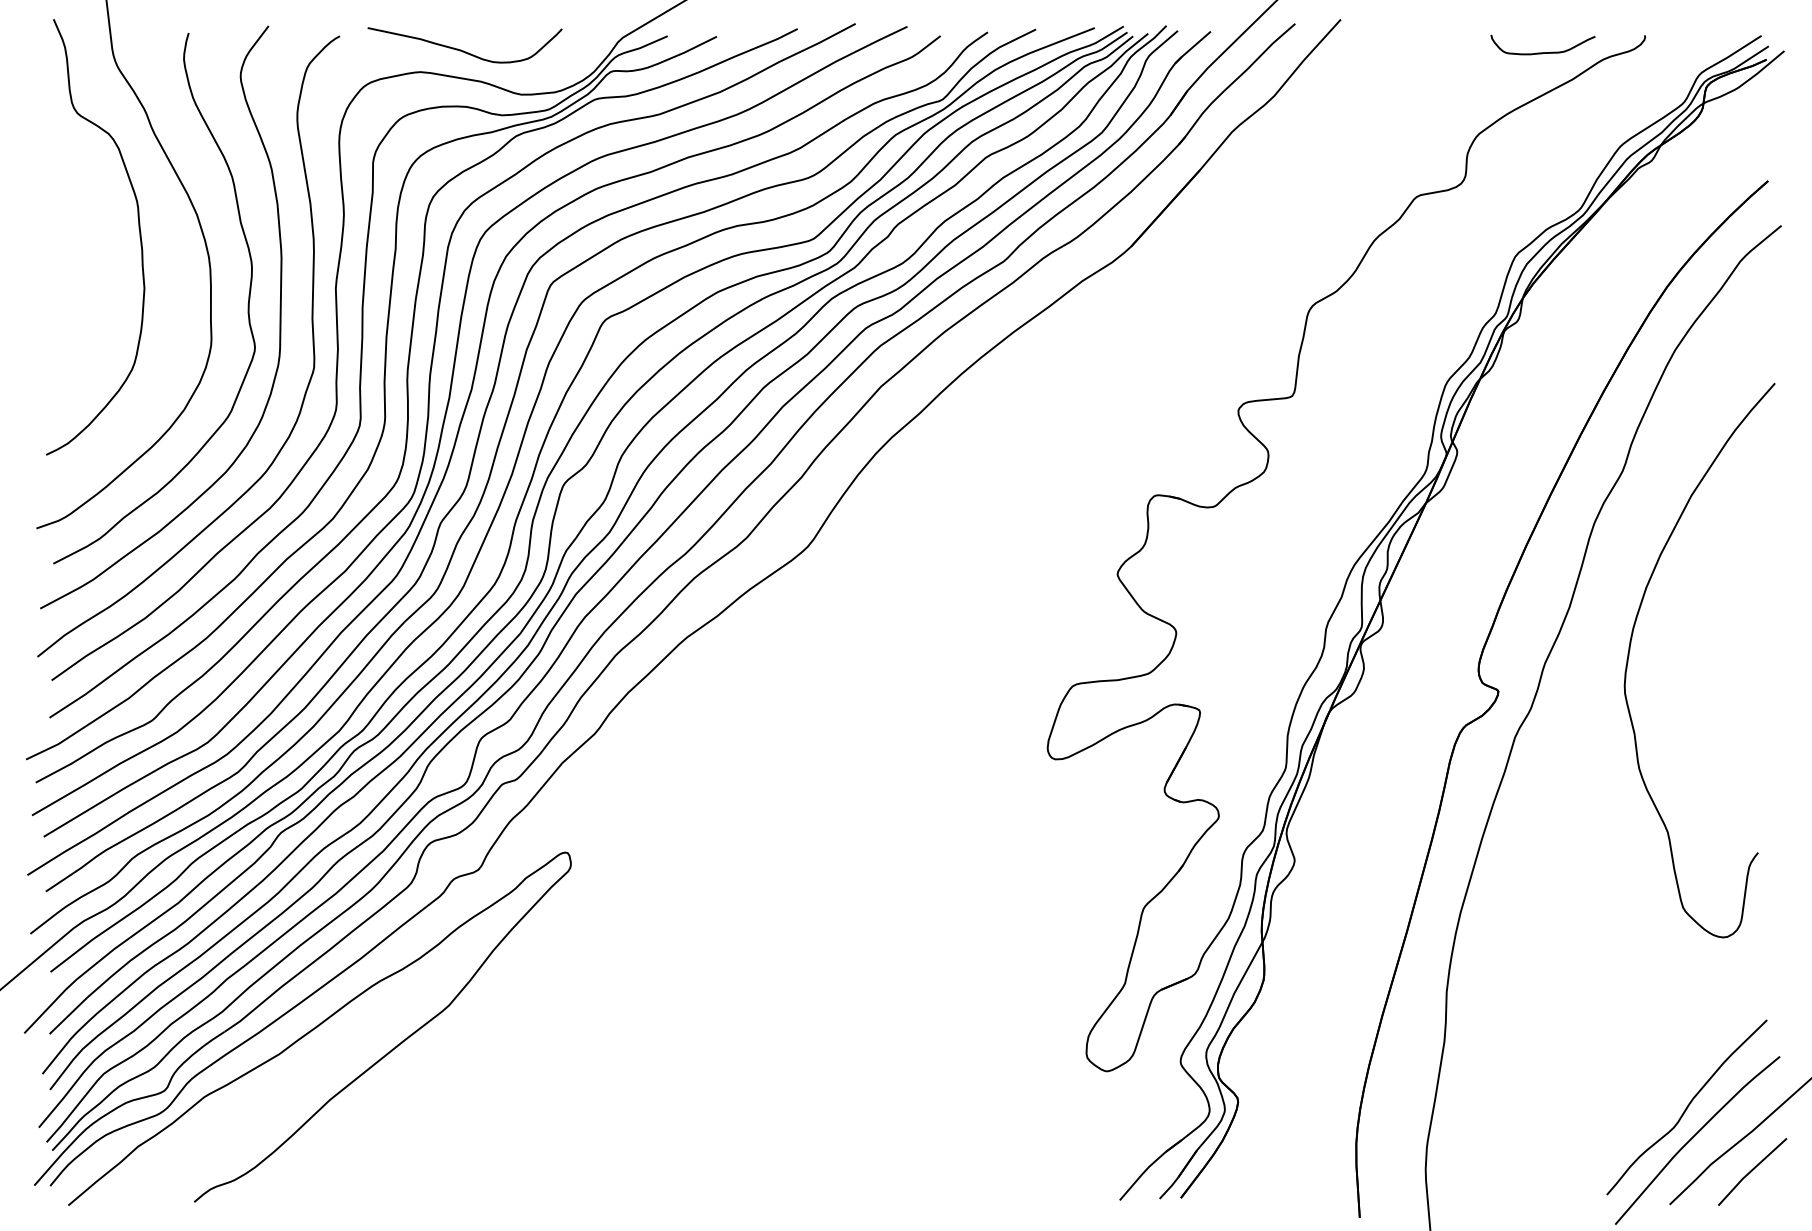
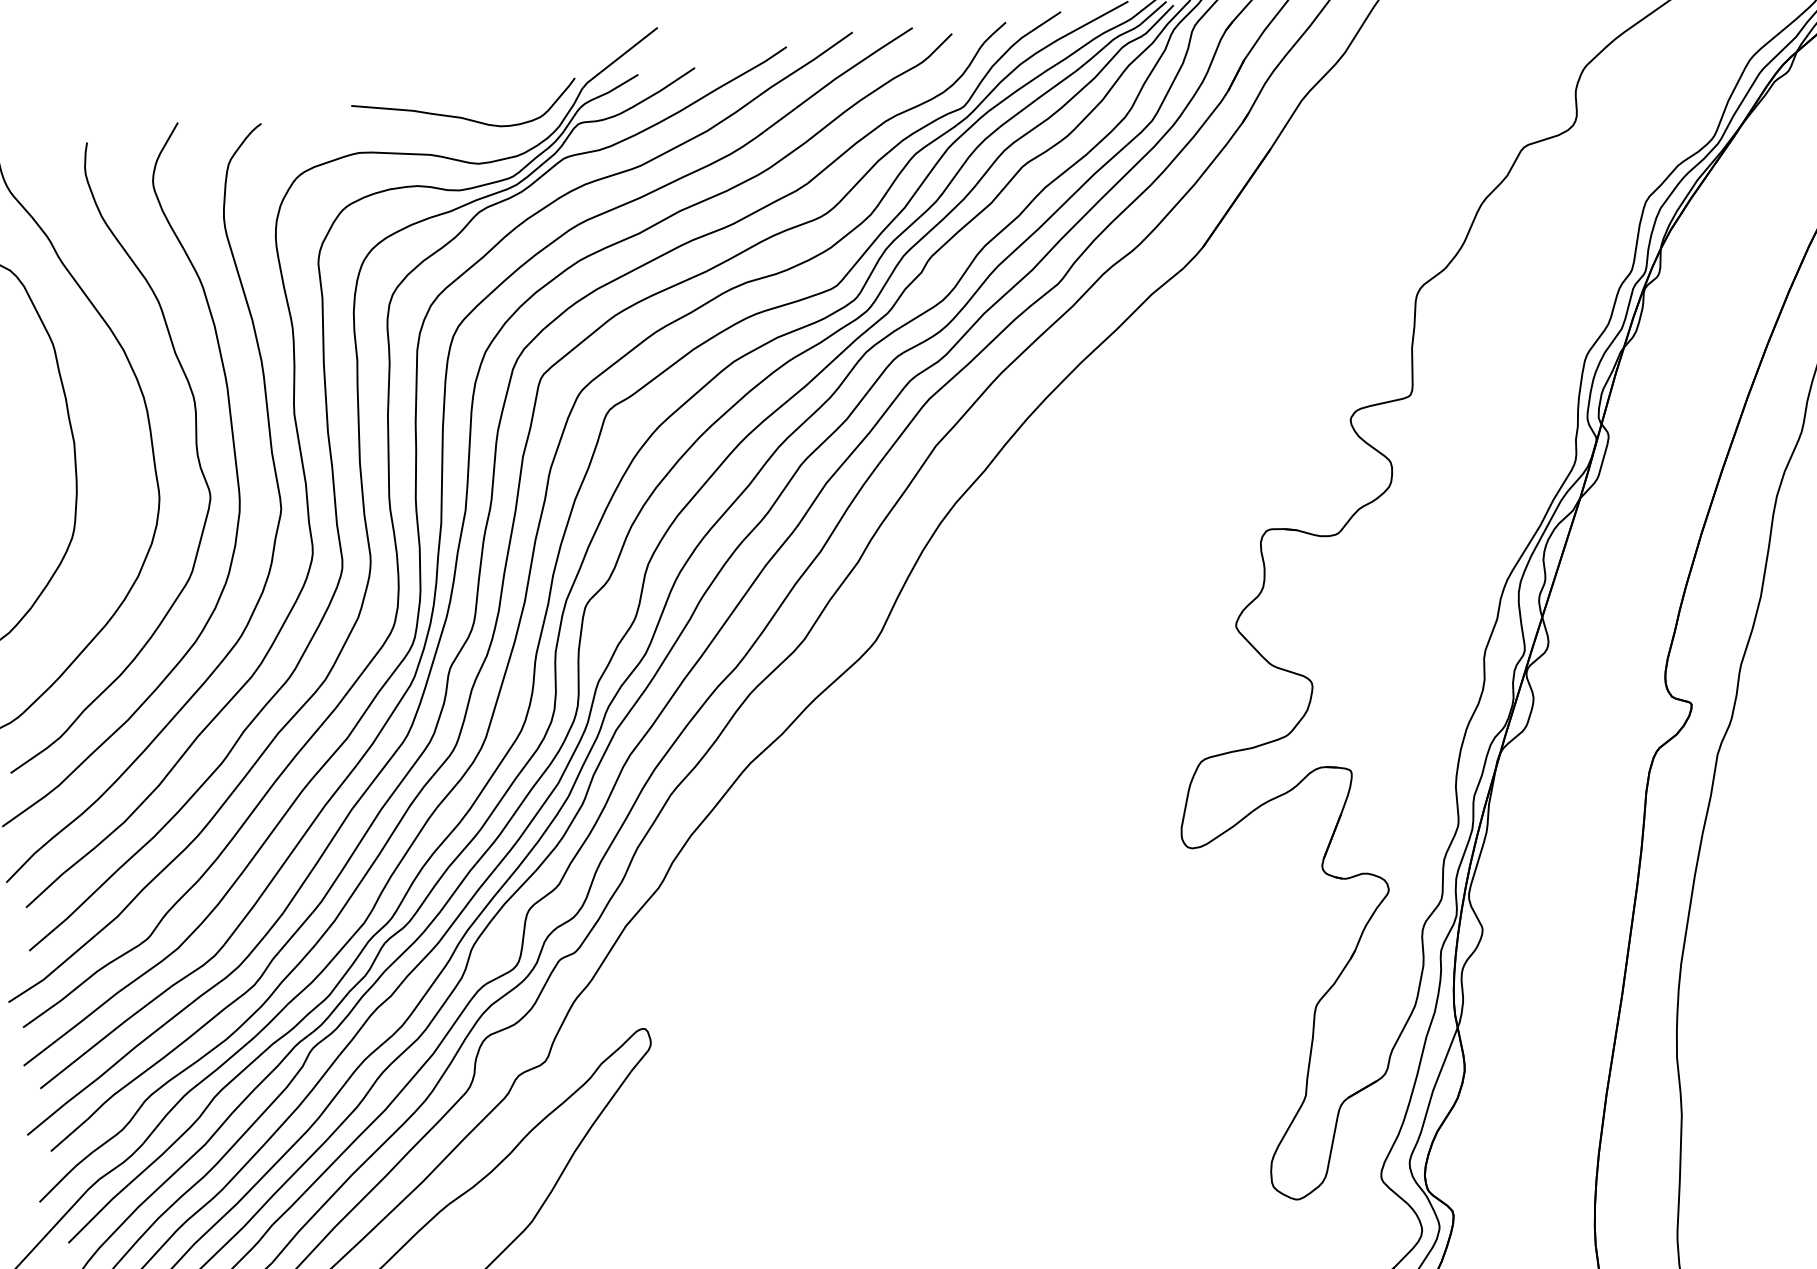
curve: (461, 49) -> (462, 116), moved

